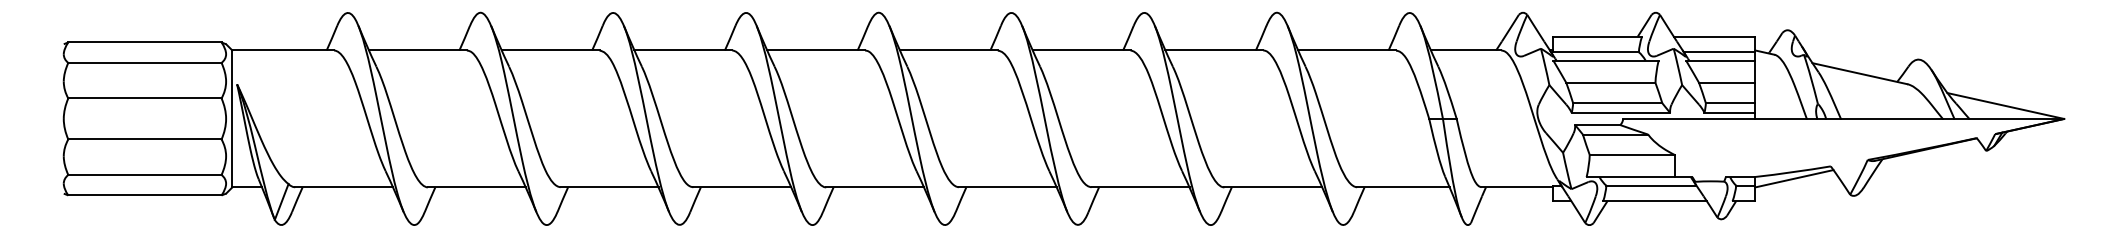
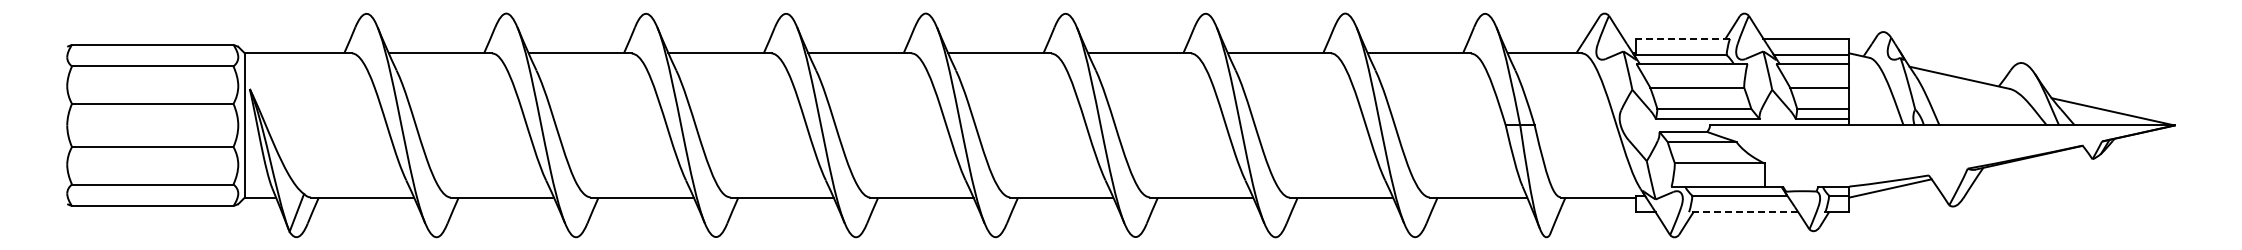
line: (1597, 36) -> (1683, 38), solid -> dashed
line: (1654, 201) -> (1743, 212), solid -> dashed

